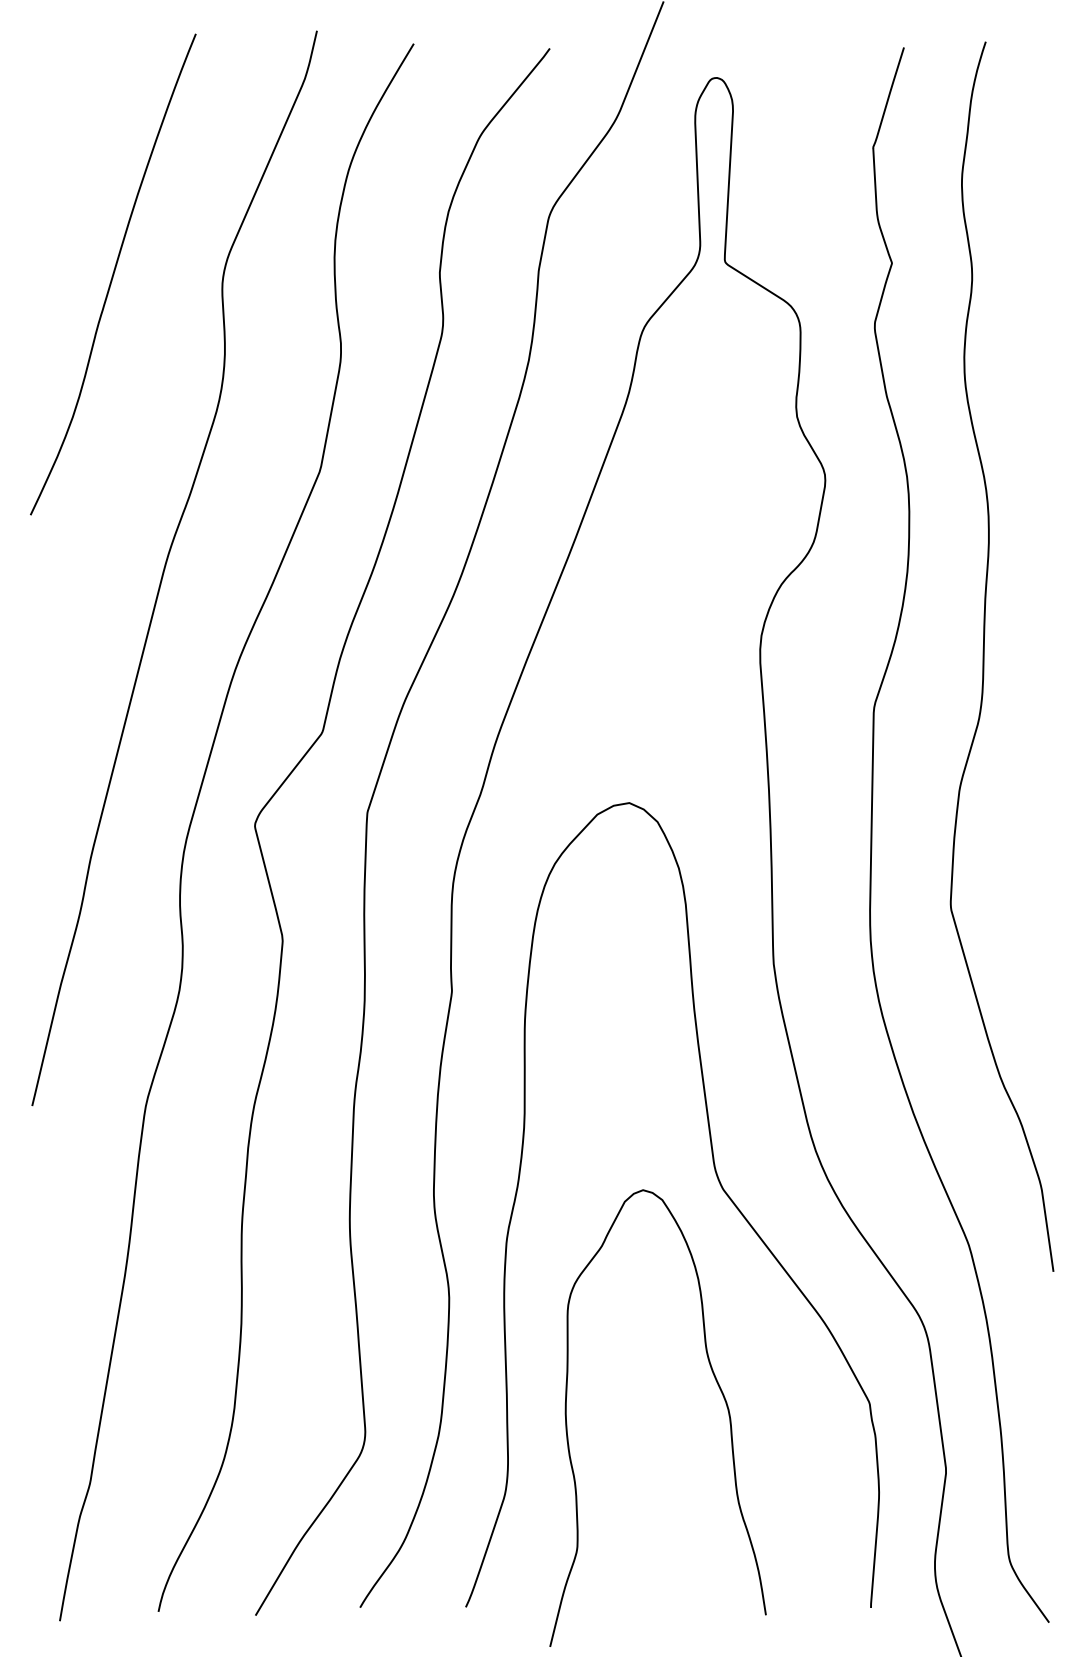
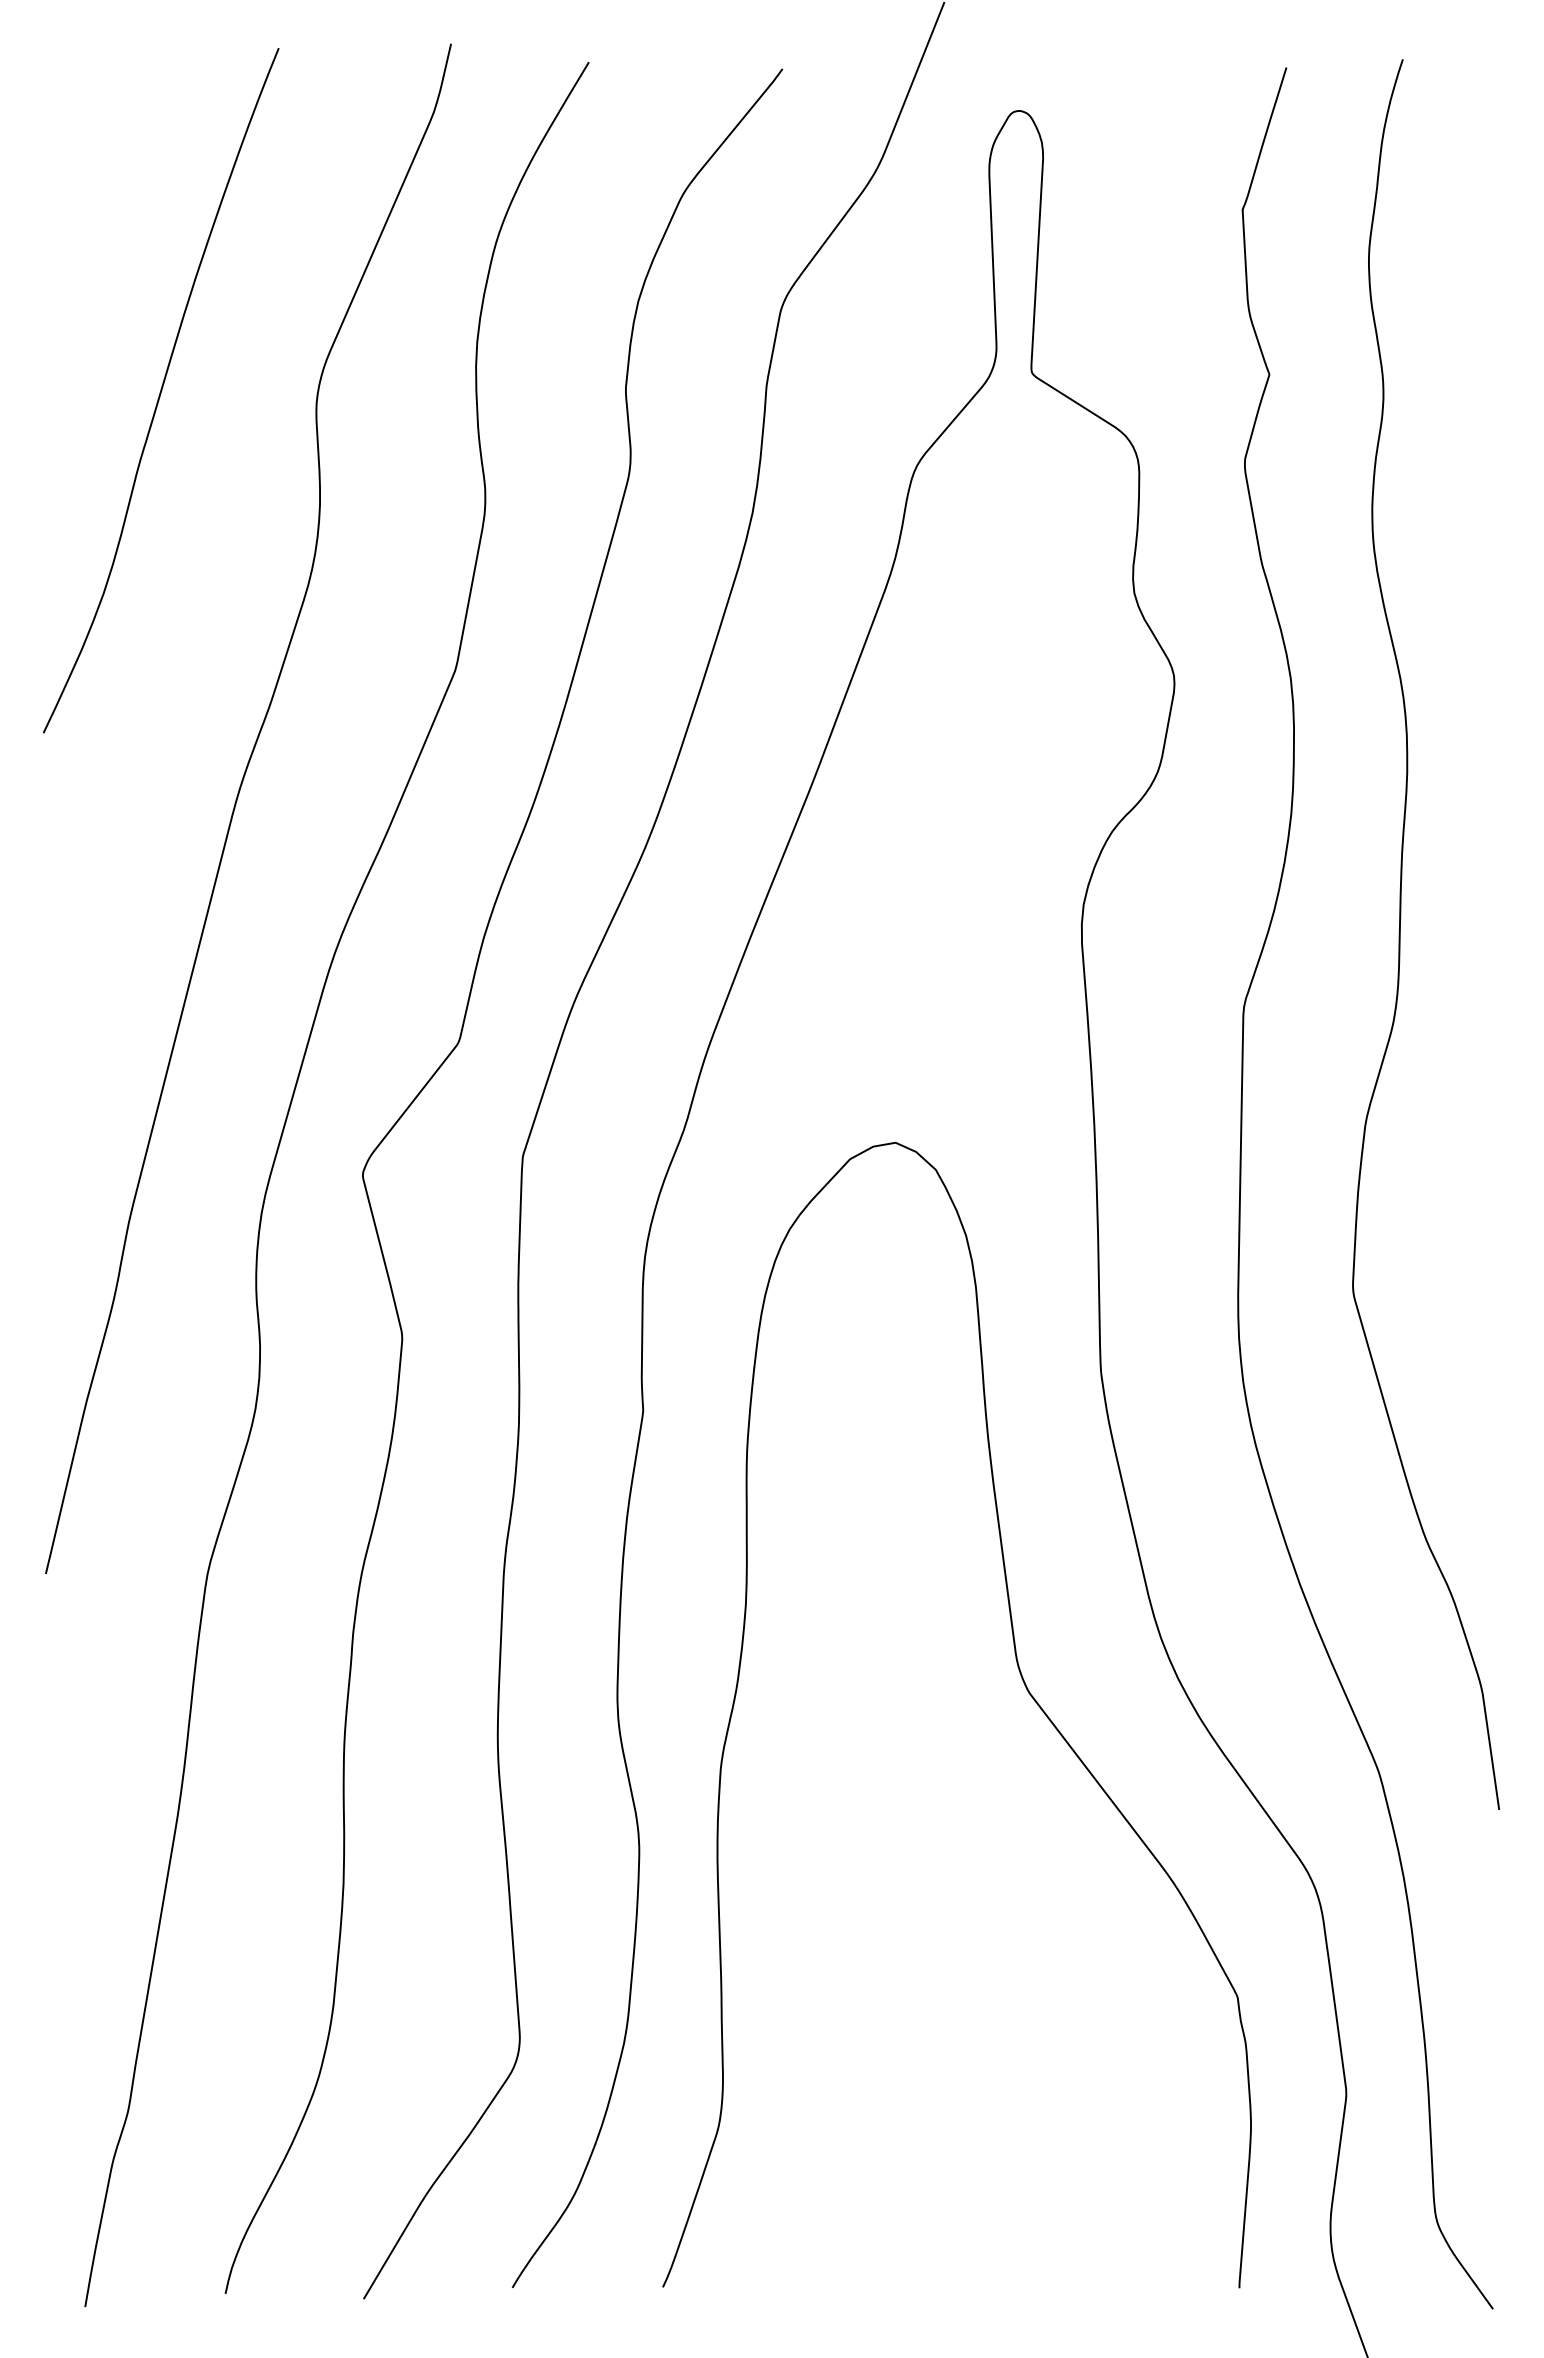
curve: (719, 1388) -> (1023, 1975), removed

